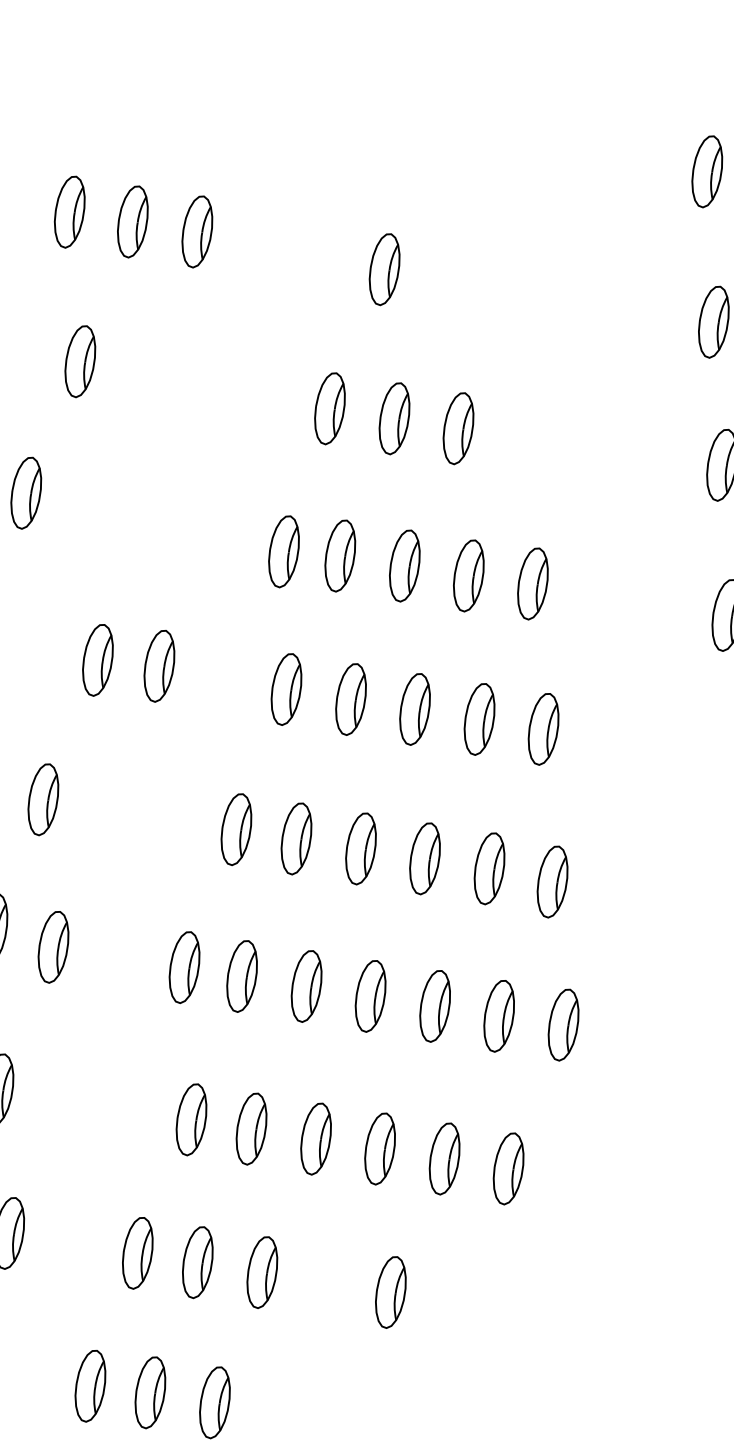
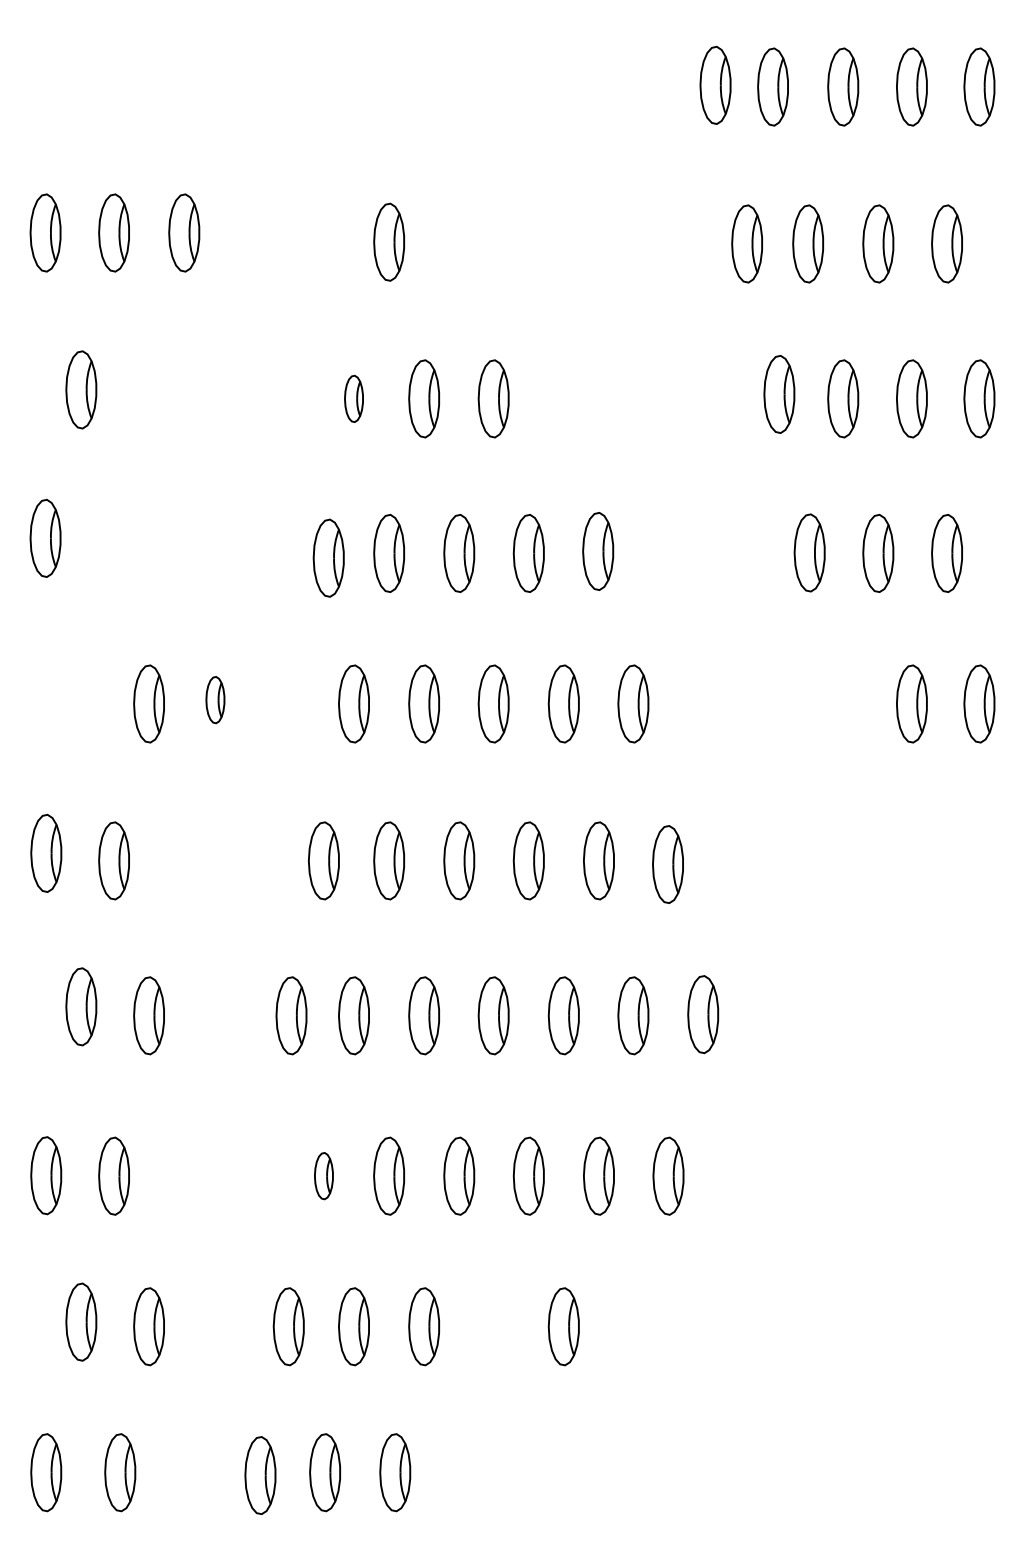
part: (329, 408) -> (353, 398), size x0.6
part: (159, 665) -> (215, 699), size x0.6
part: (191, 1118) -> (323, 1175), size x0.6

